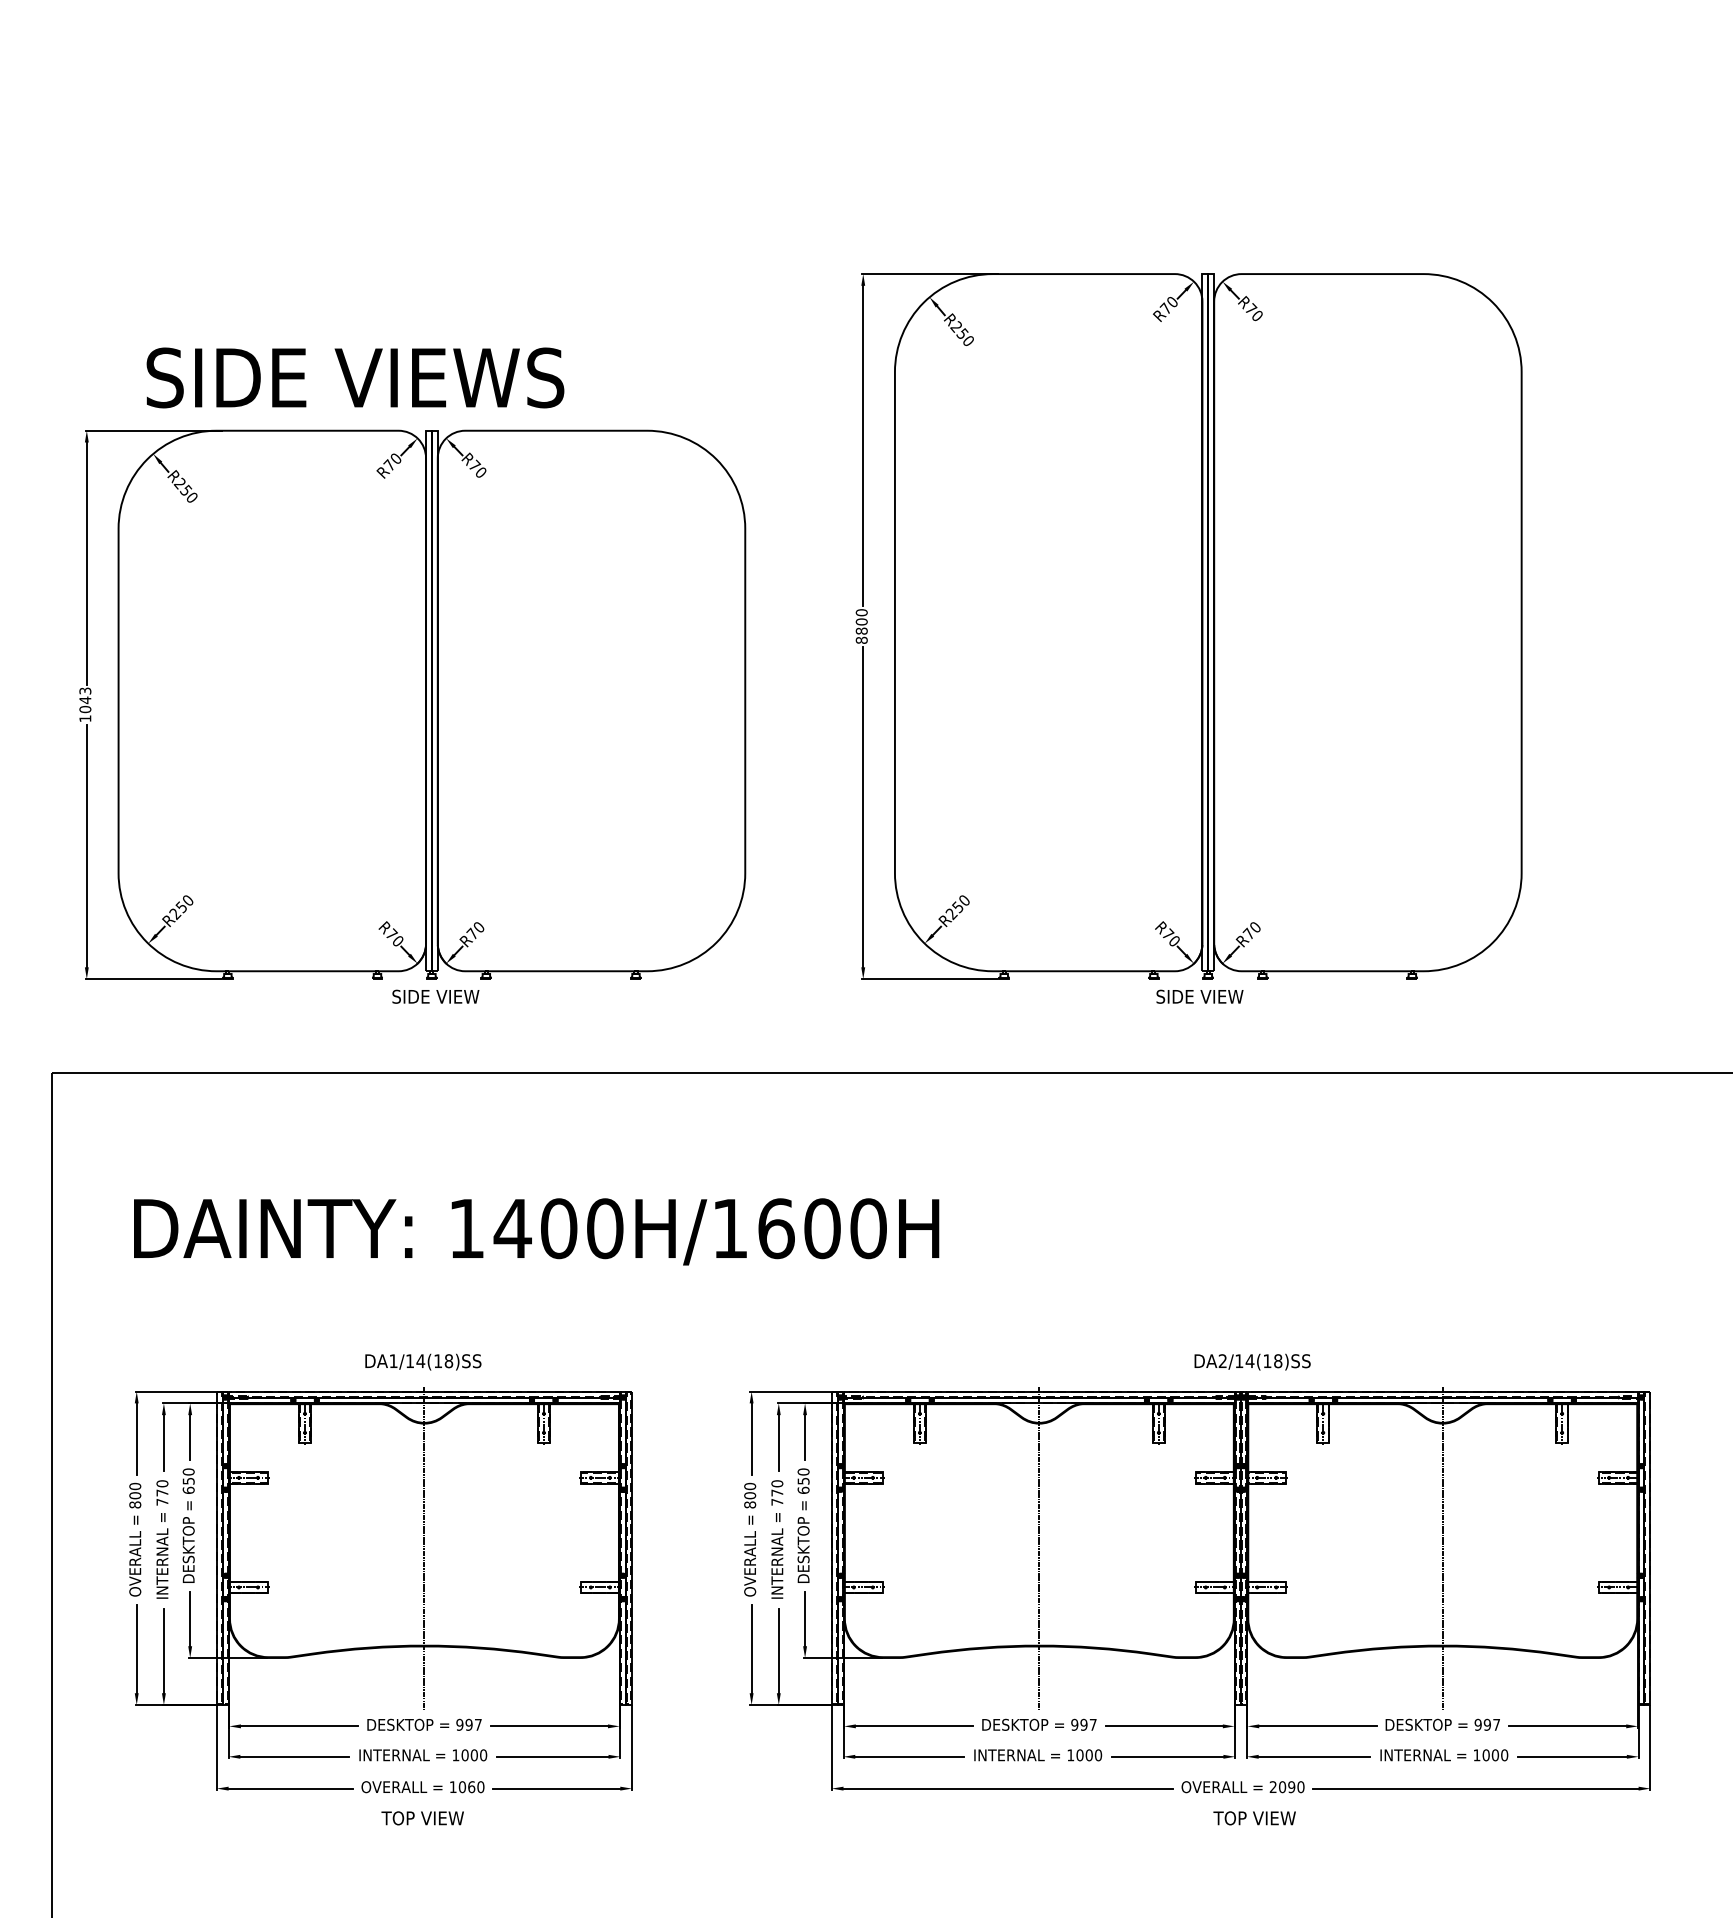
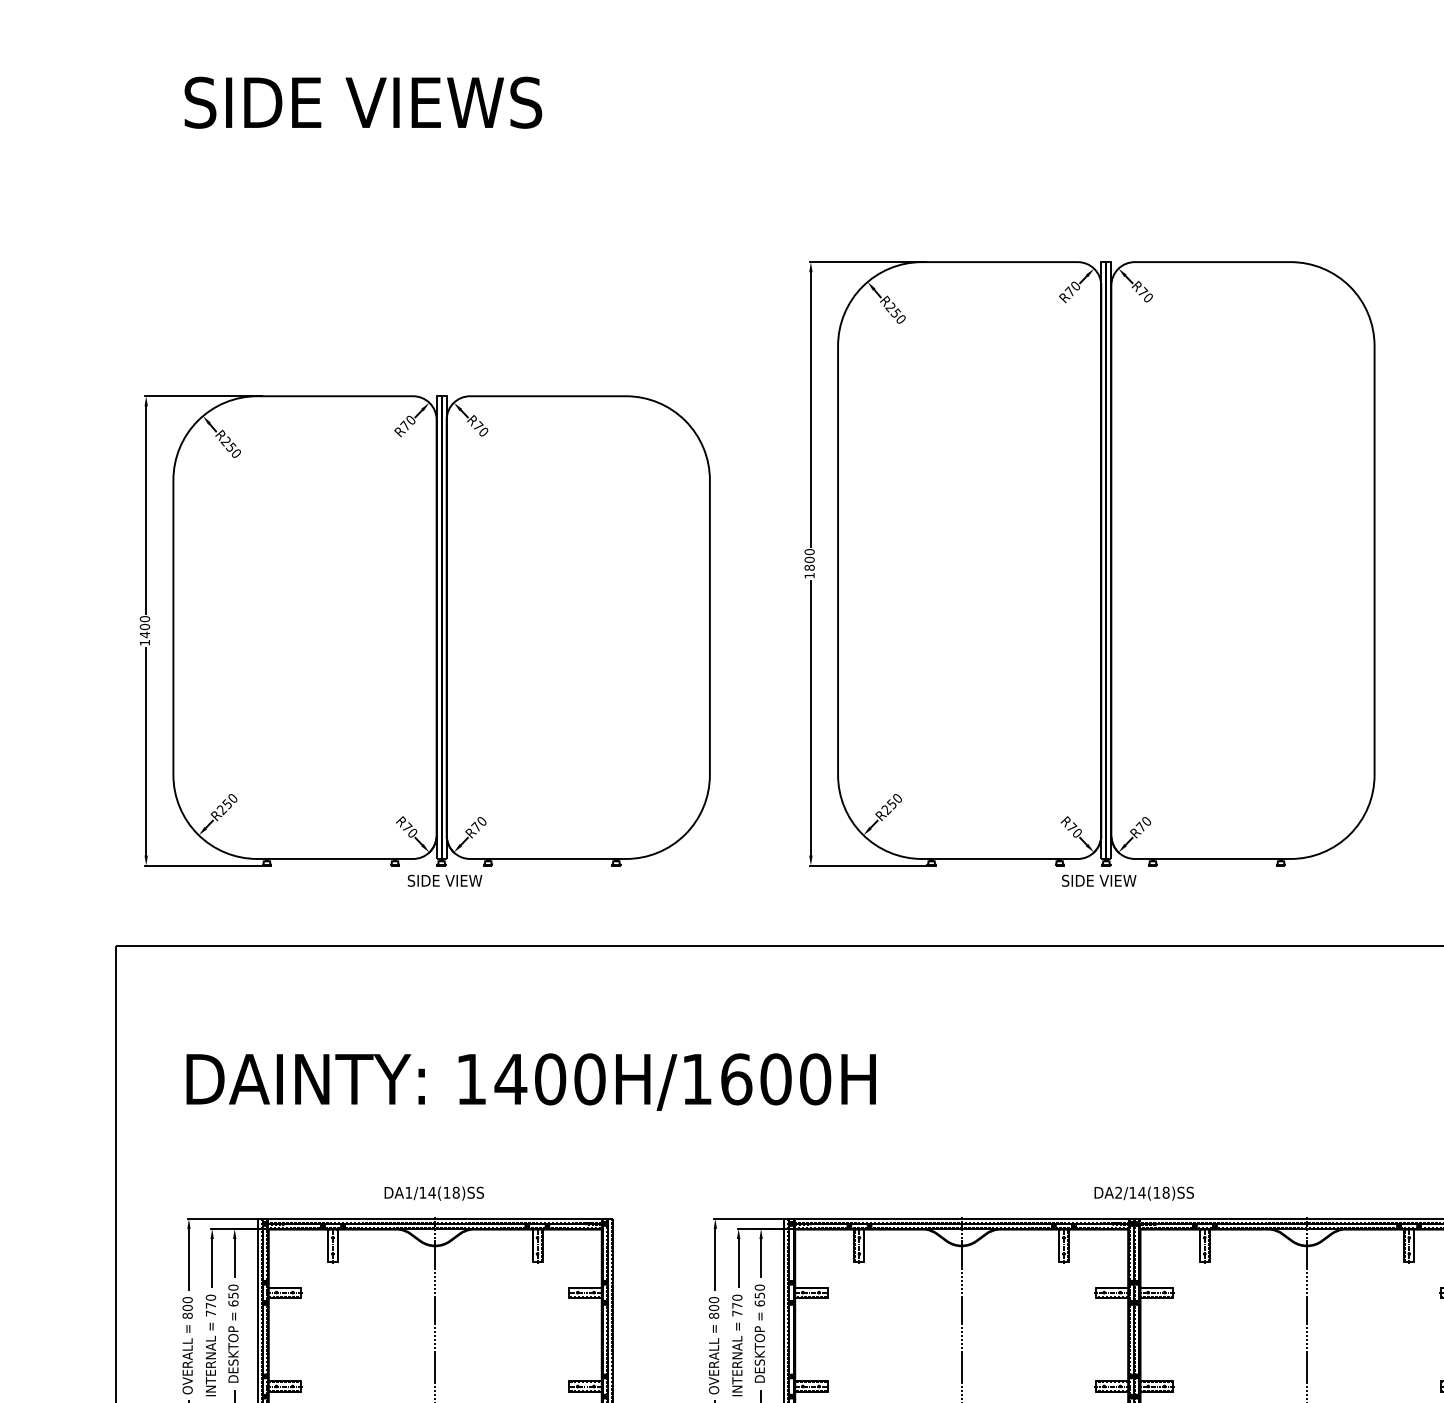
text: (355, 377) -> (363, 102), moved
text: (861, 639) -> (809, 574), 8800 -> 1800
text: (85, 700) -> (145, 627), 1043 -> 1400

